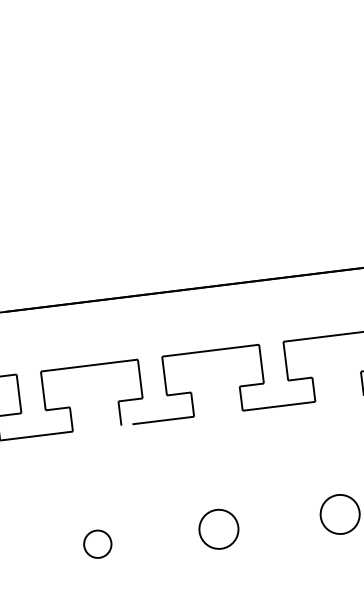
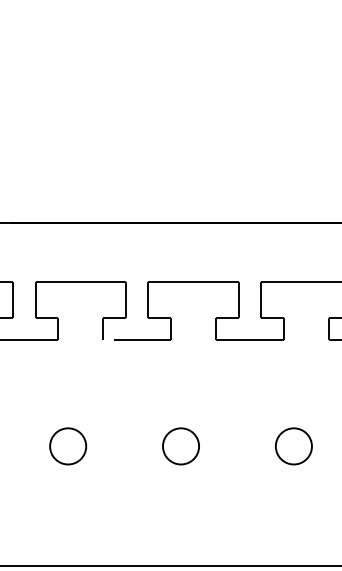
part: (98, 544) -> (68, 446), size x1.43

